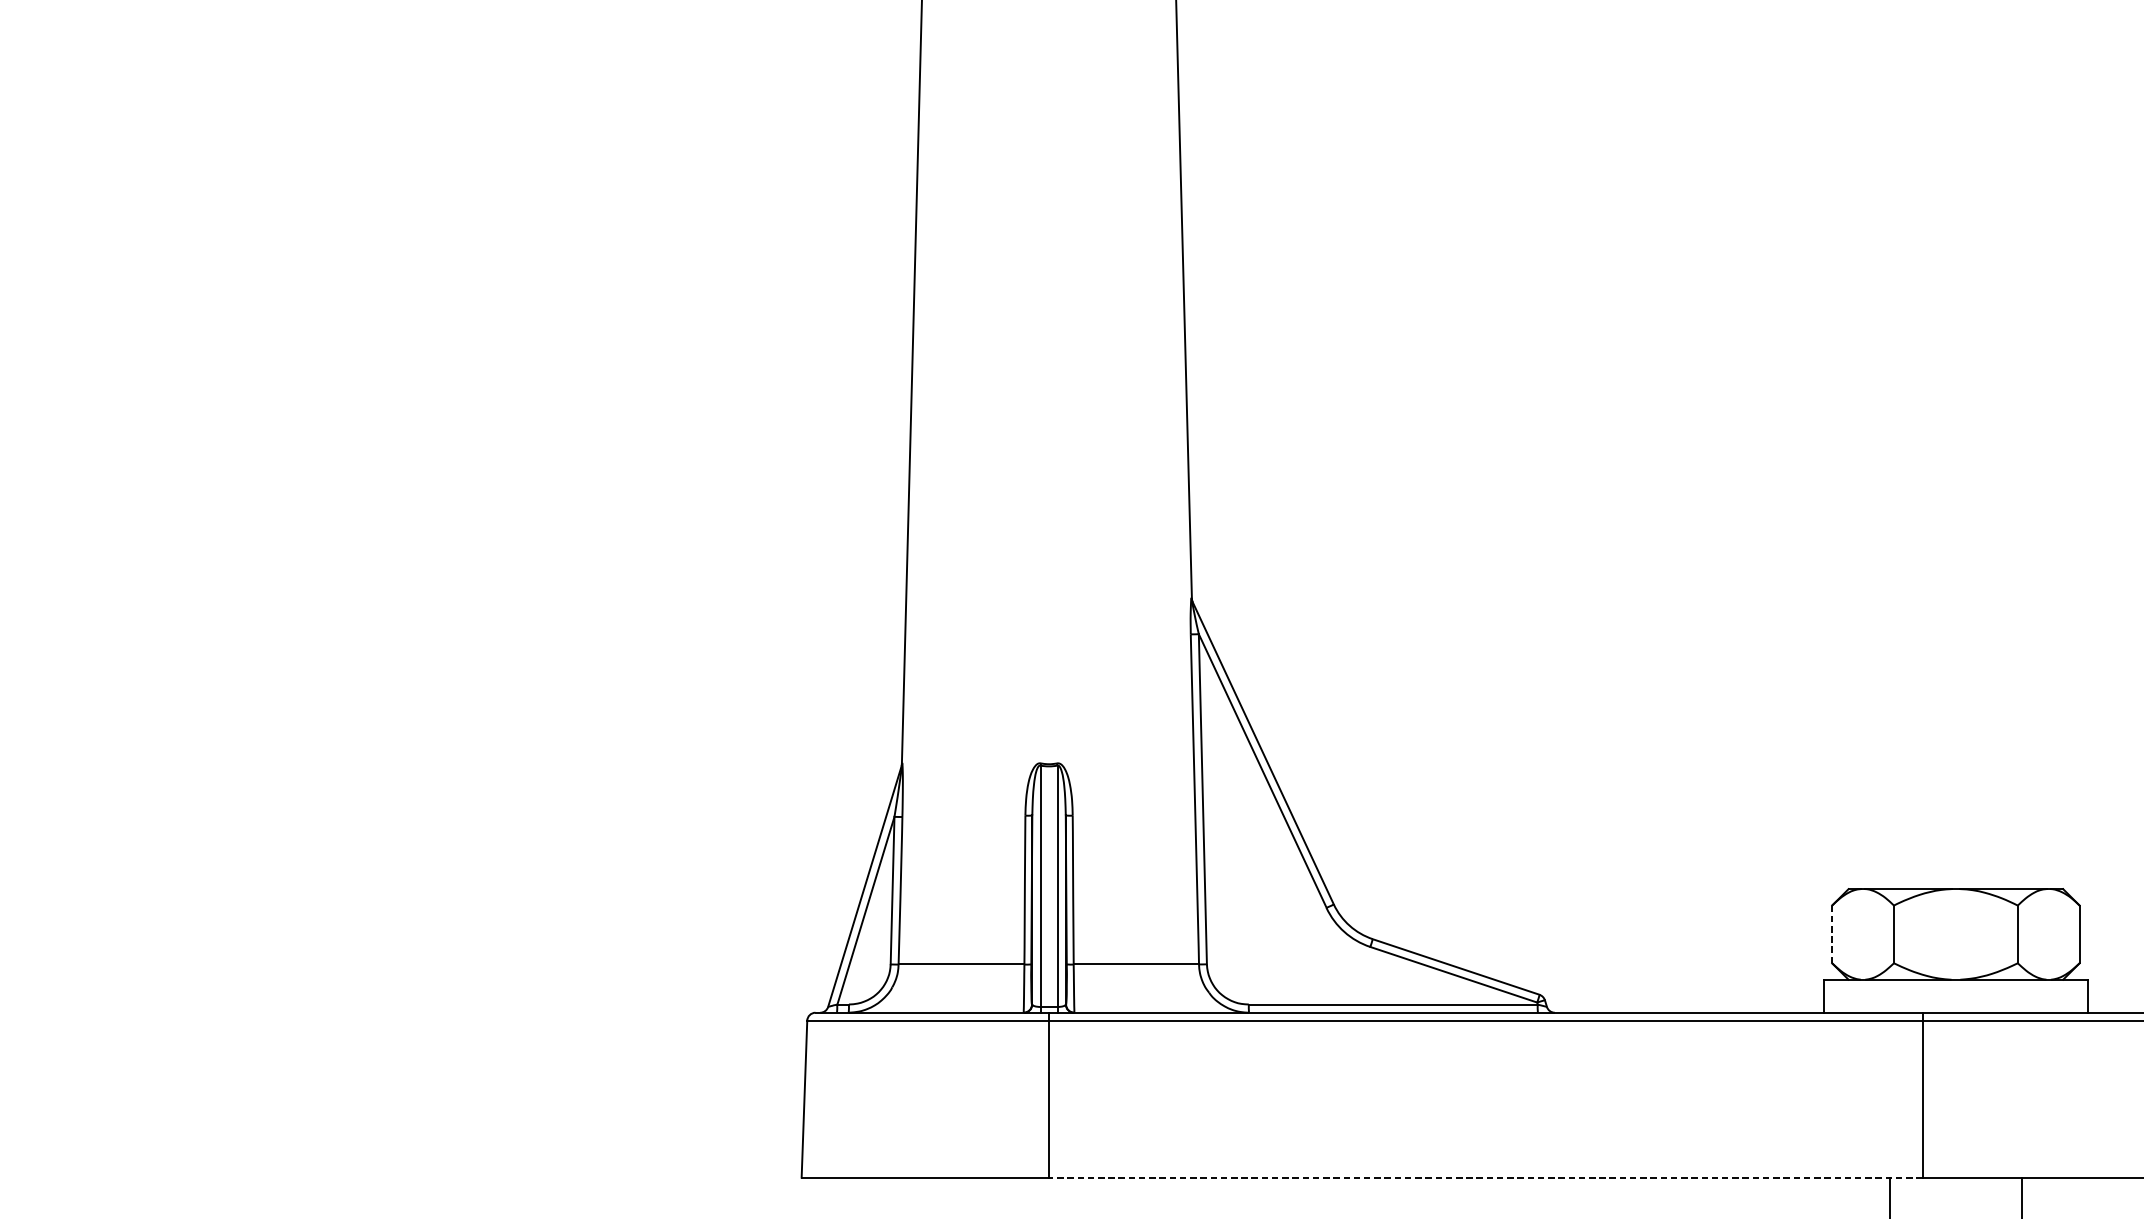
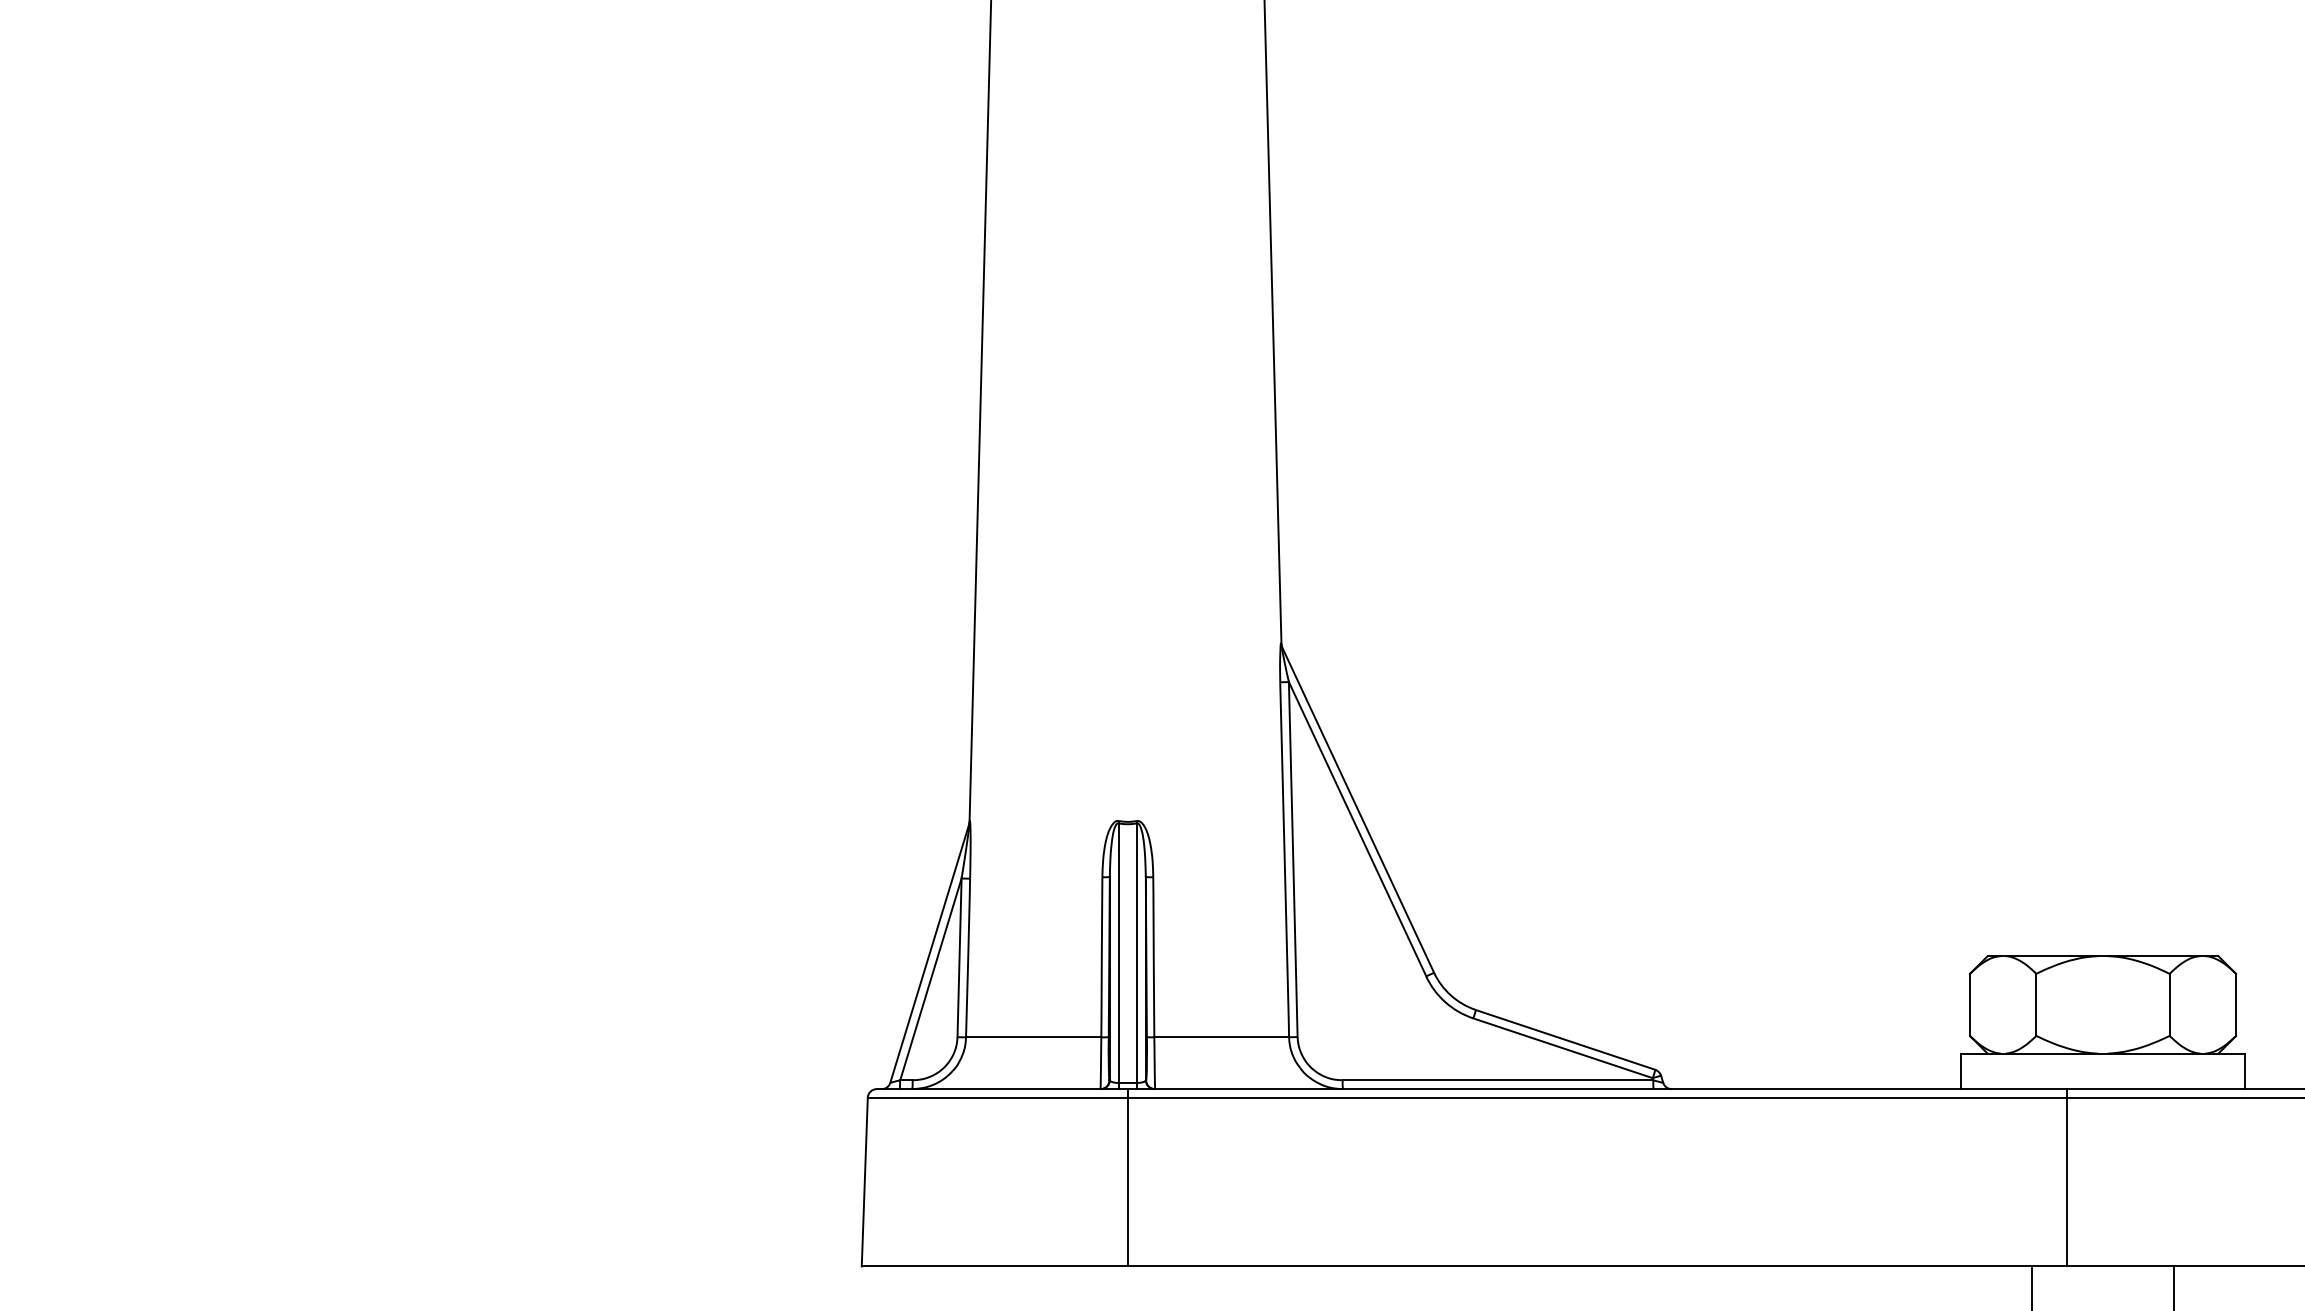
line: (1831, 934) -> (1969, 1005), dashed -> solid
line: (1485, 1177) -> (1597, 1266), dashed -> solid

